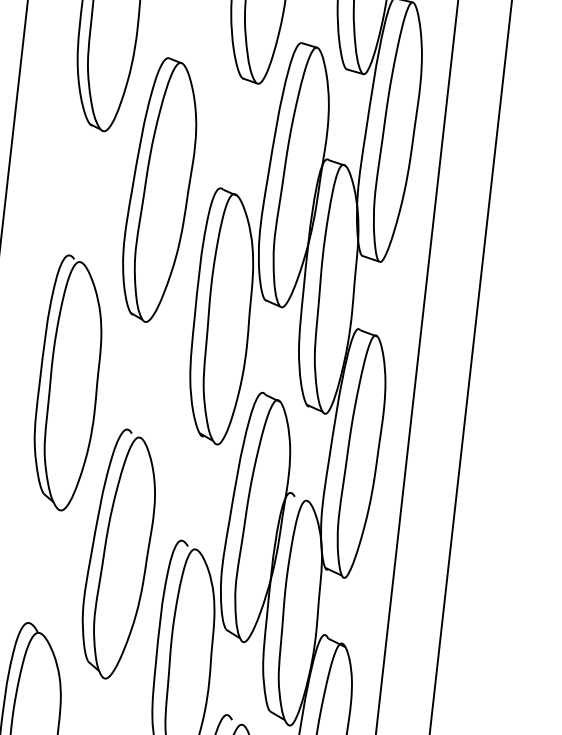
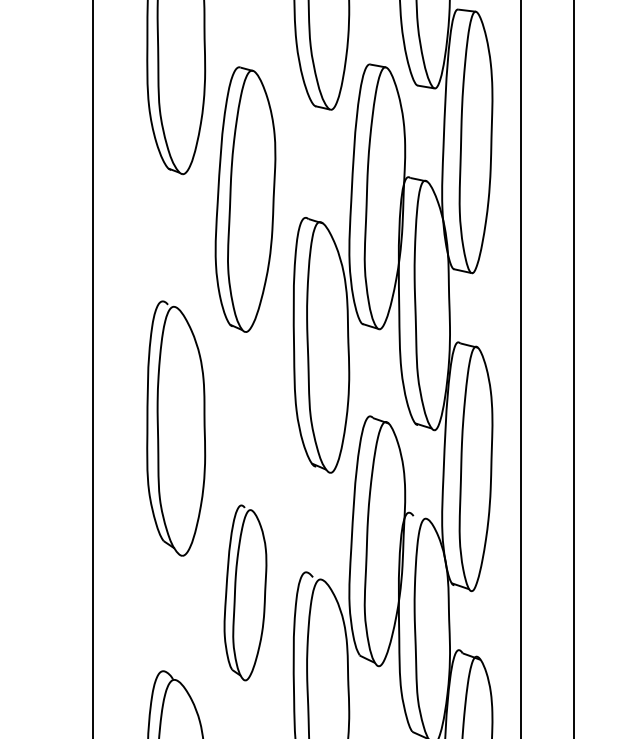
part: (160, 190) -> (245, 199), moved
part: (119, 553) -> (245, 592), size x0.7

